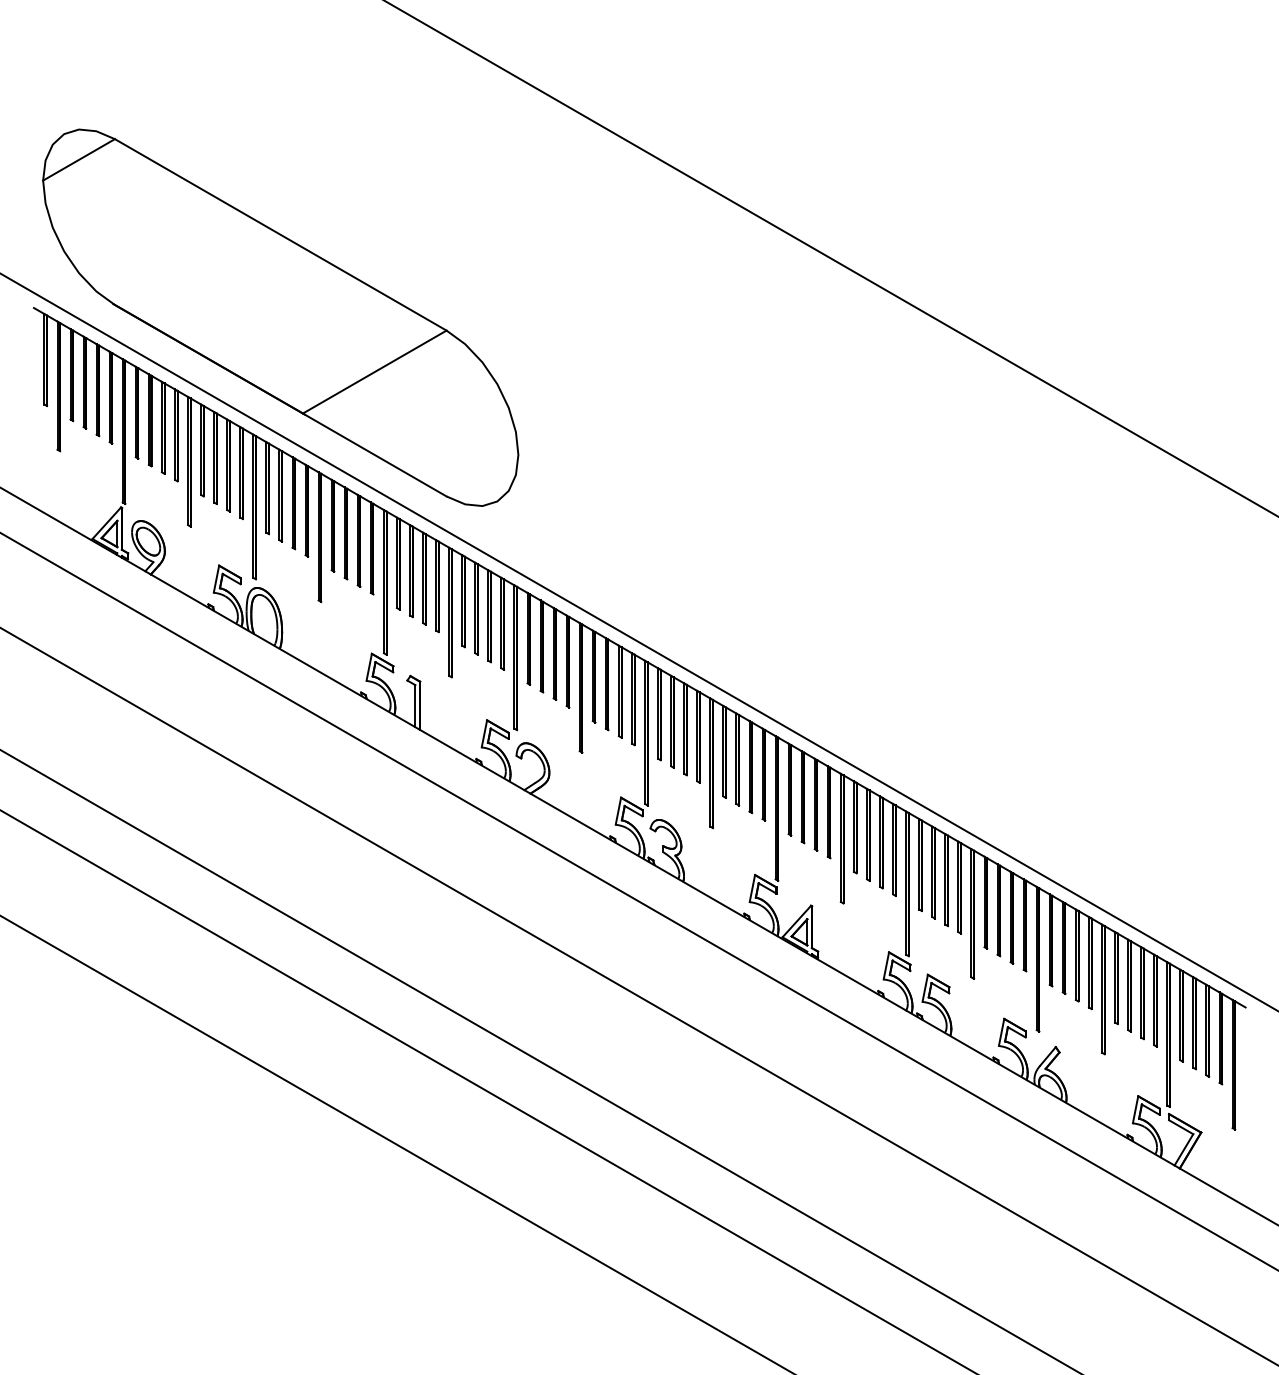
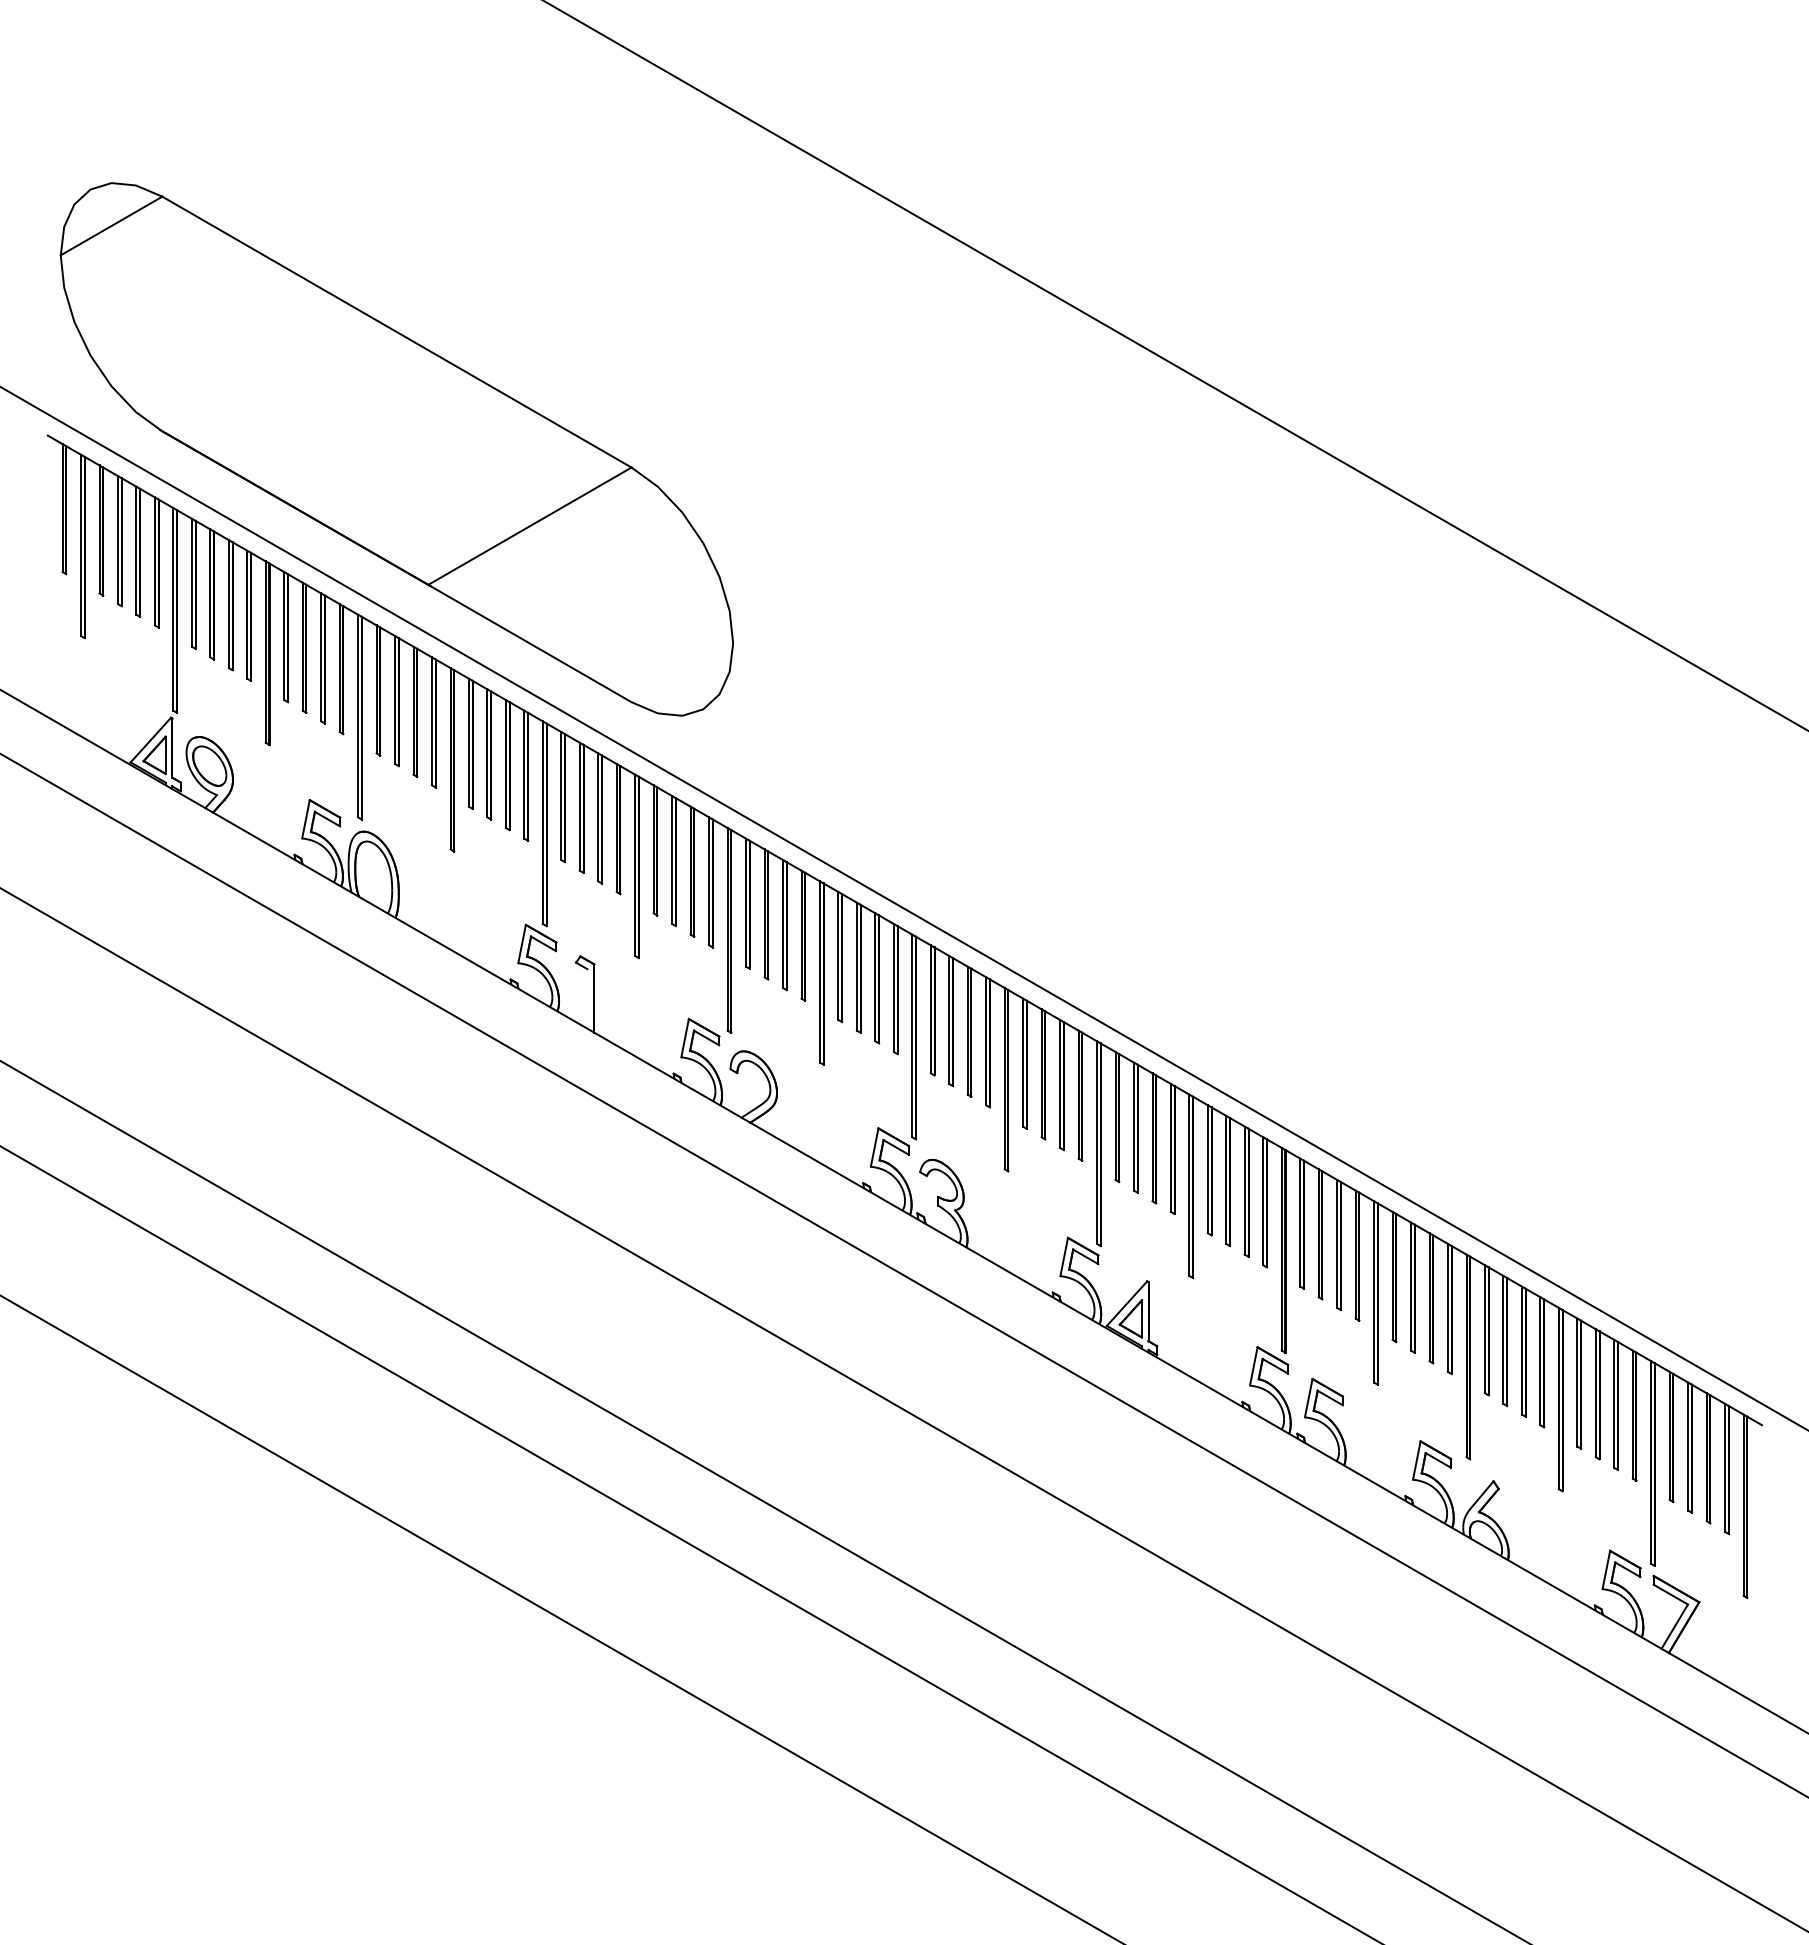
line: (415, 705) -> (587, 998), removed

